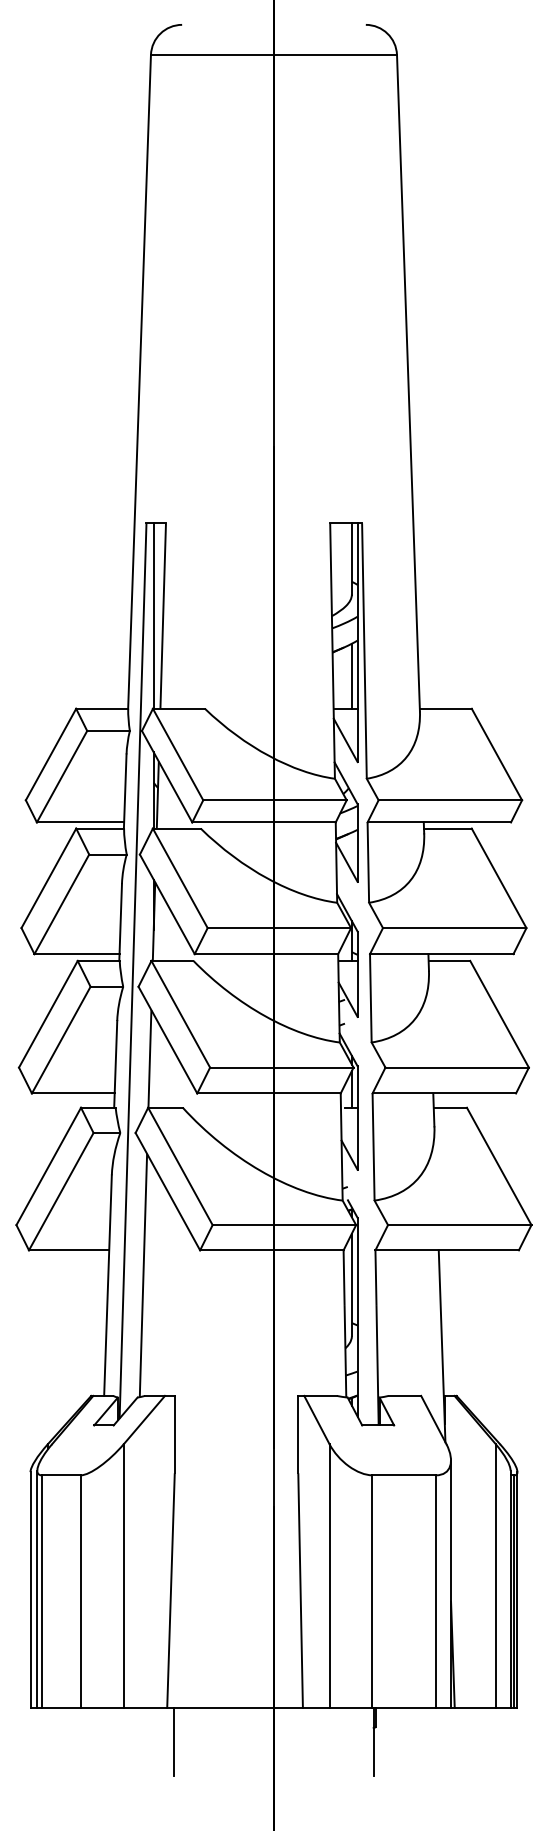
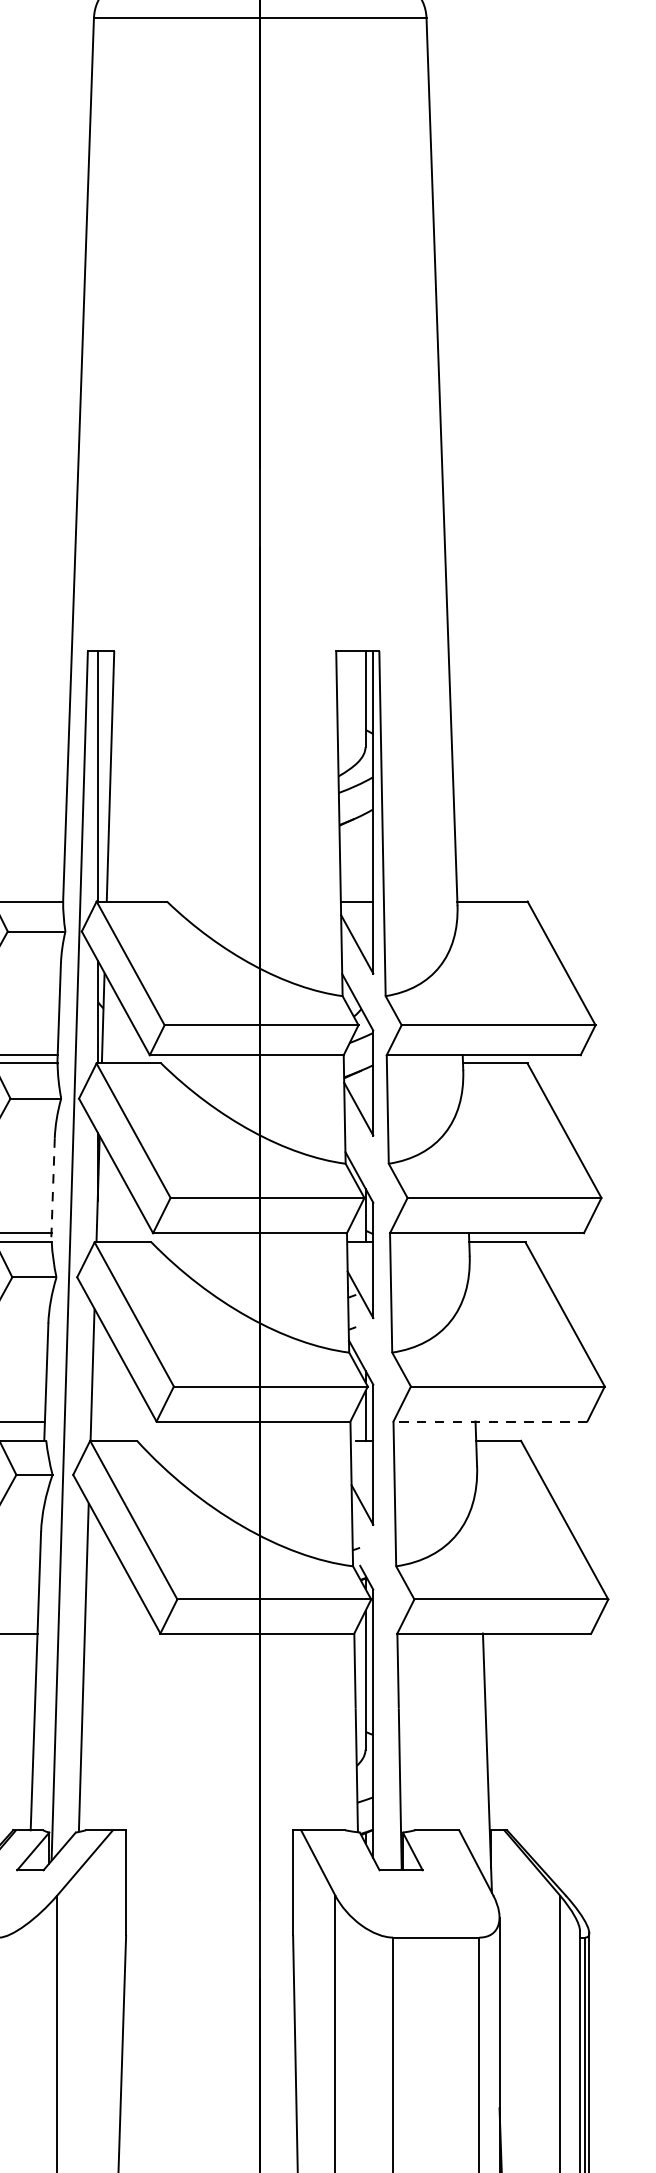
line: (351, 675) -> (365, 856), removed
line: (120, 922) -> (52, 1190), solid -> dashed
line: (444, 1093) -> (490, 1421), solid -> dashed

